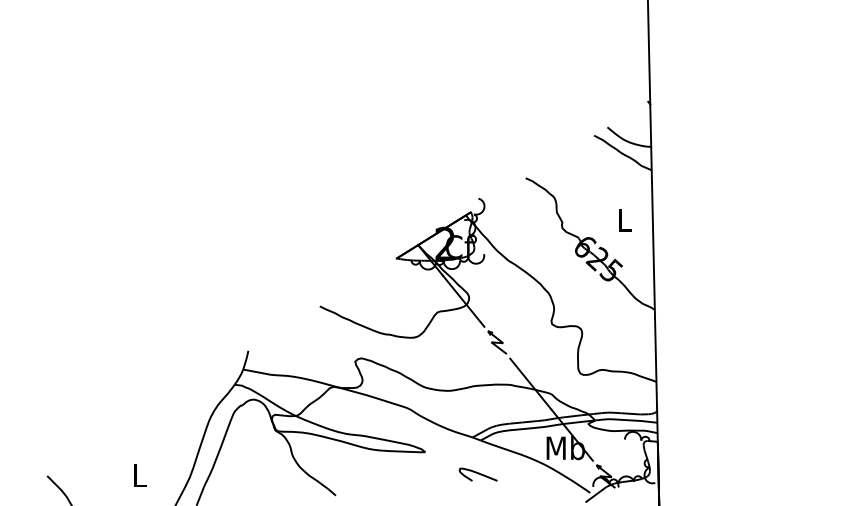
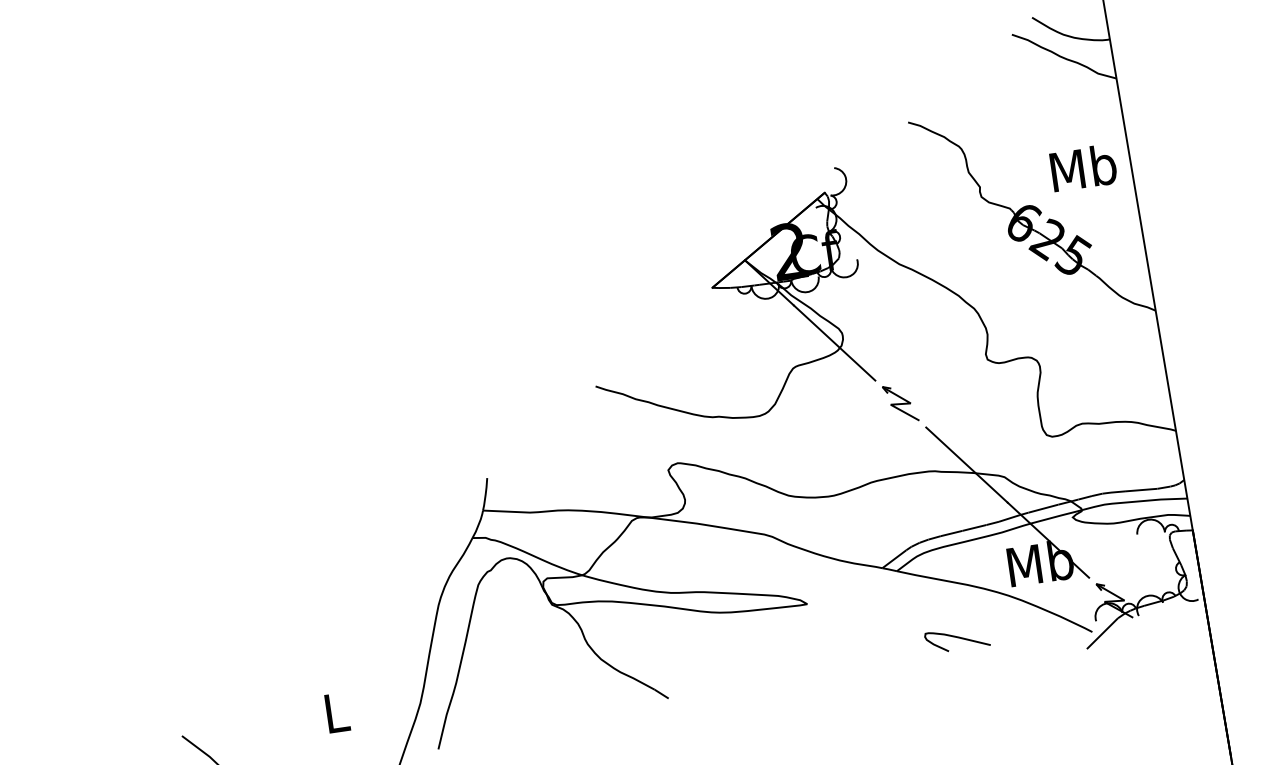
text: (624, 219) -> (1083, 167), L -> Mb
curve: (477, 473) -> (955, 637), moved

